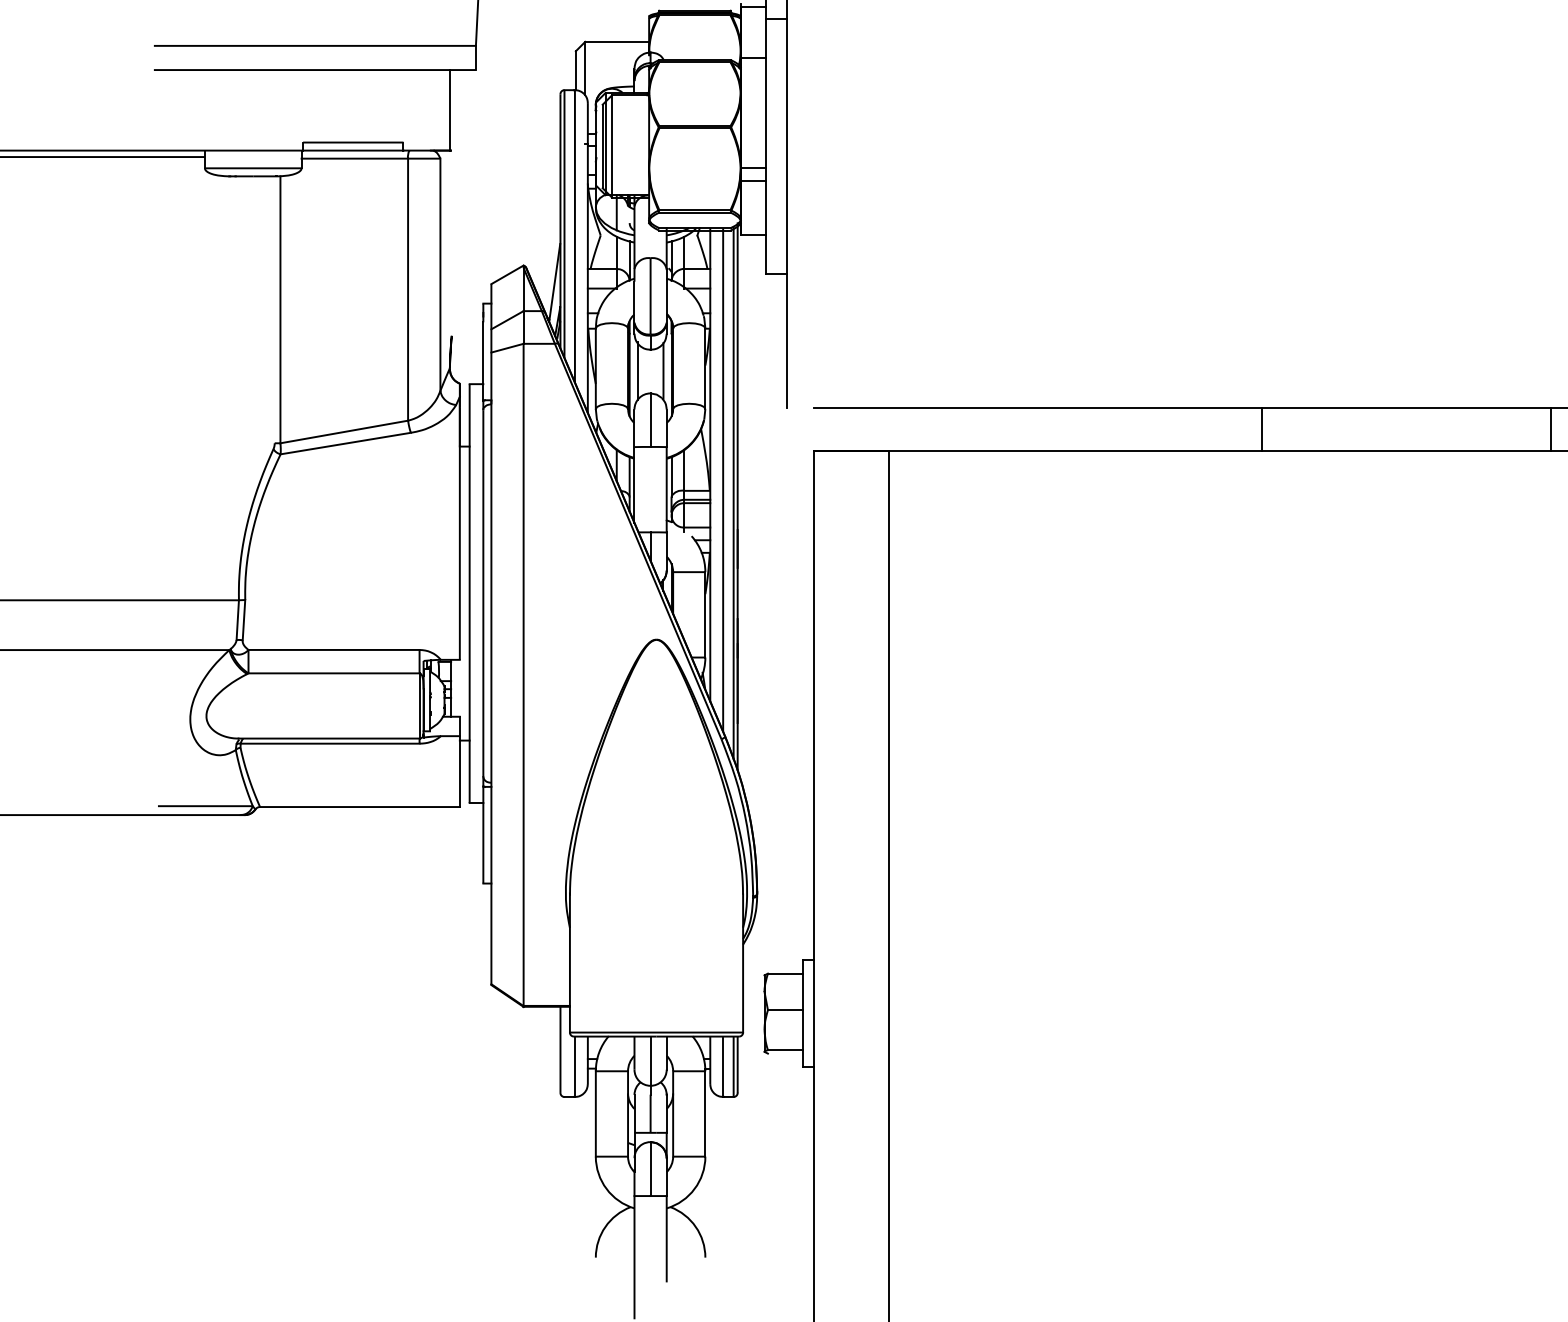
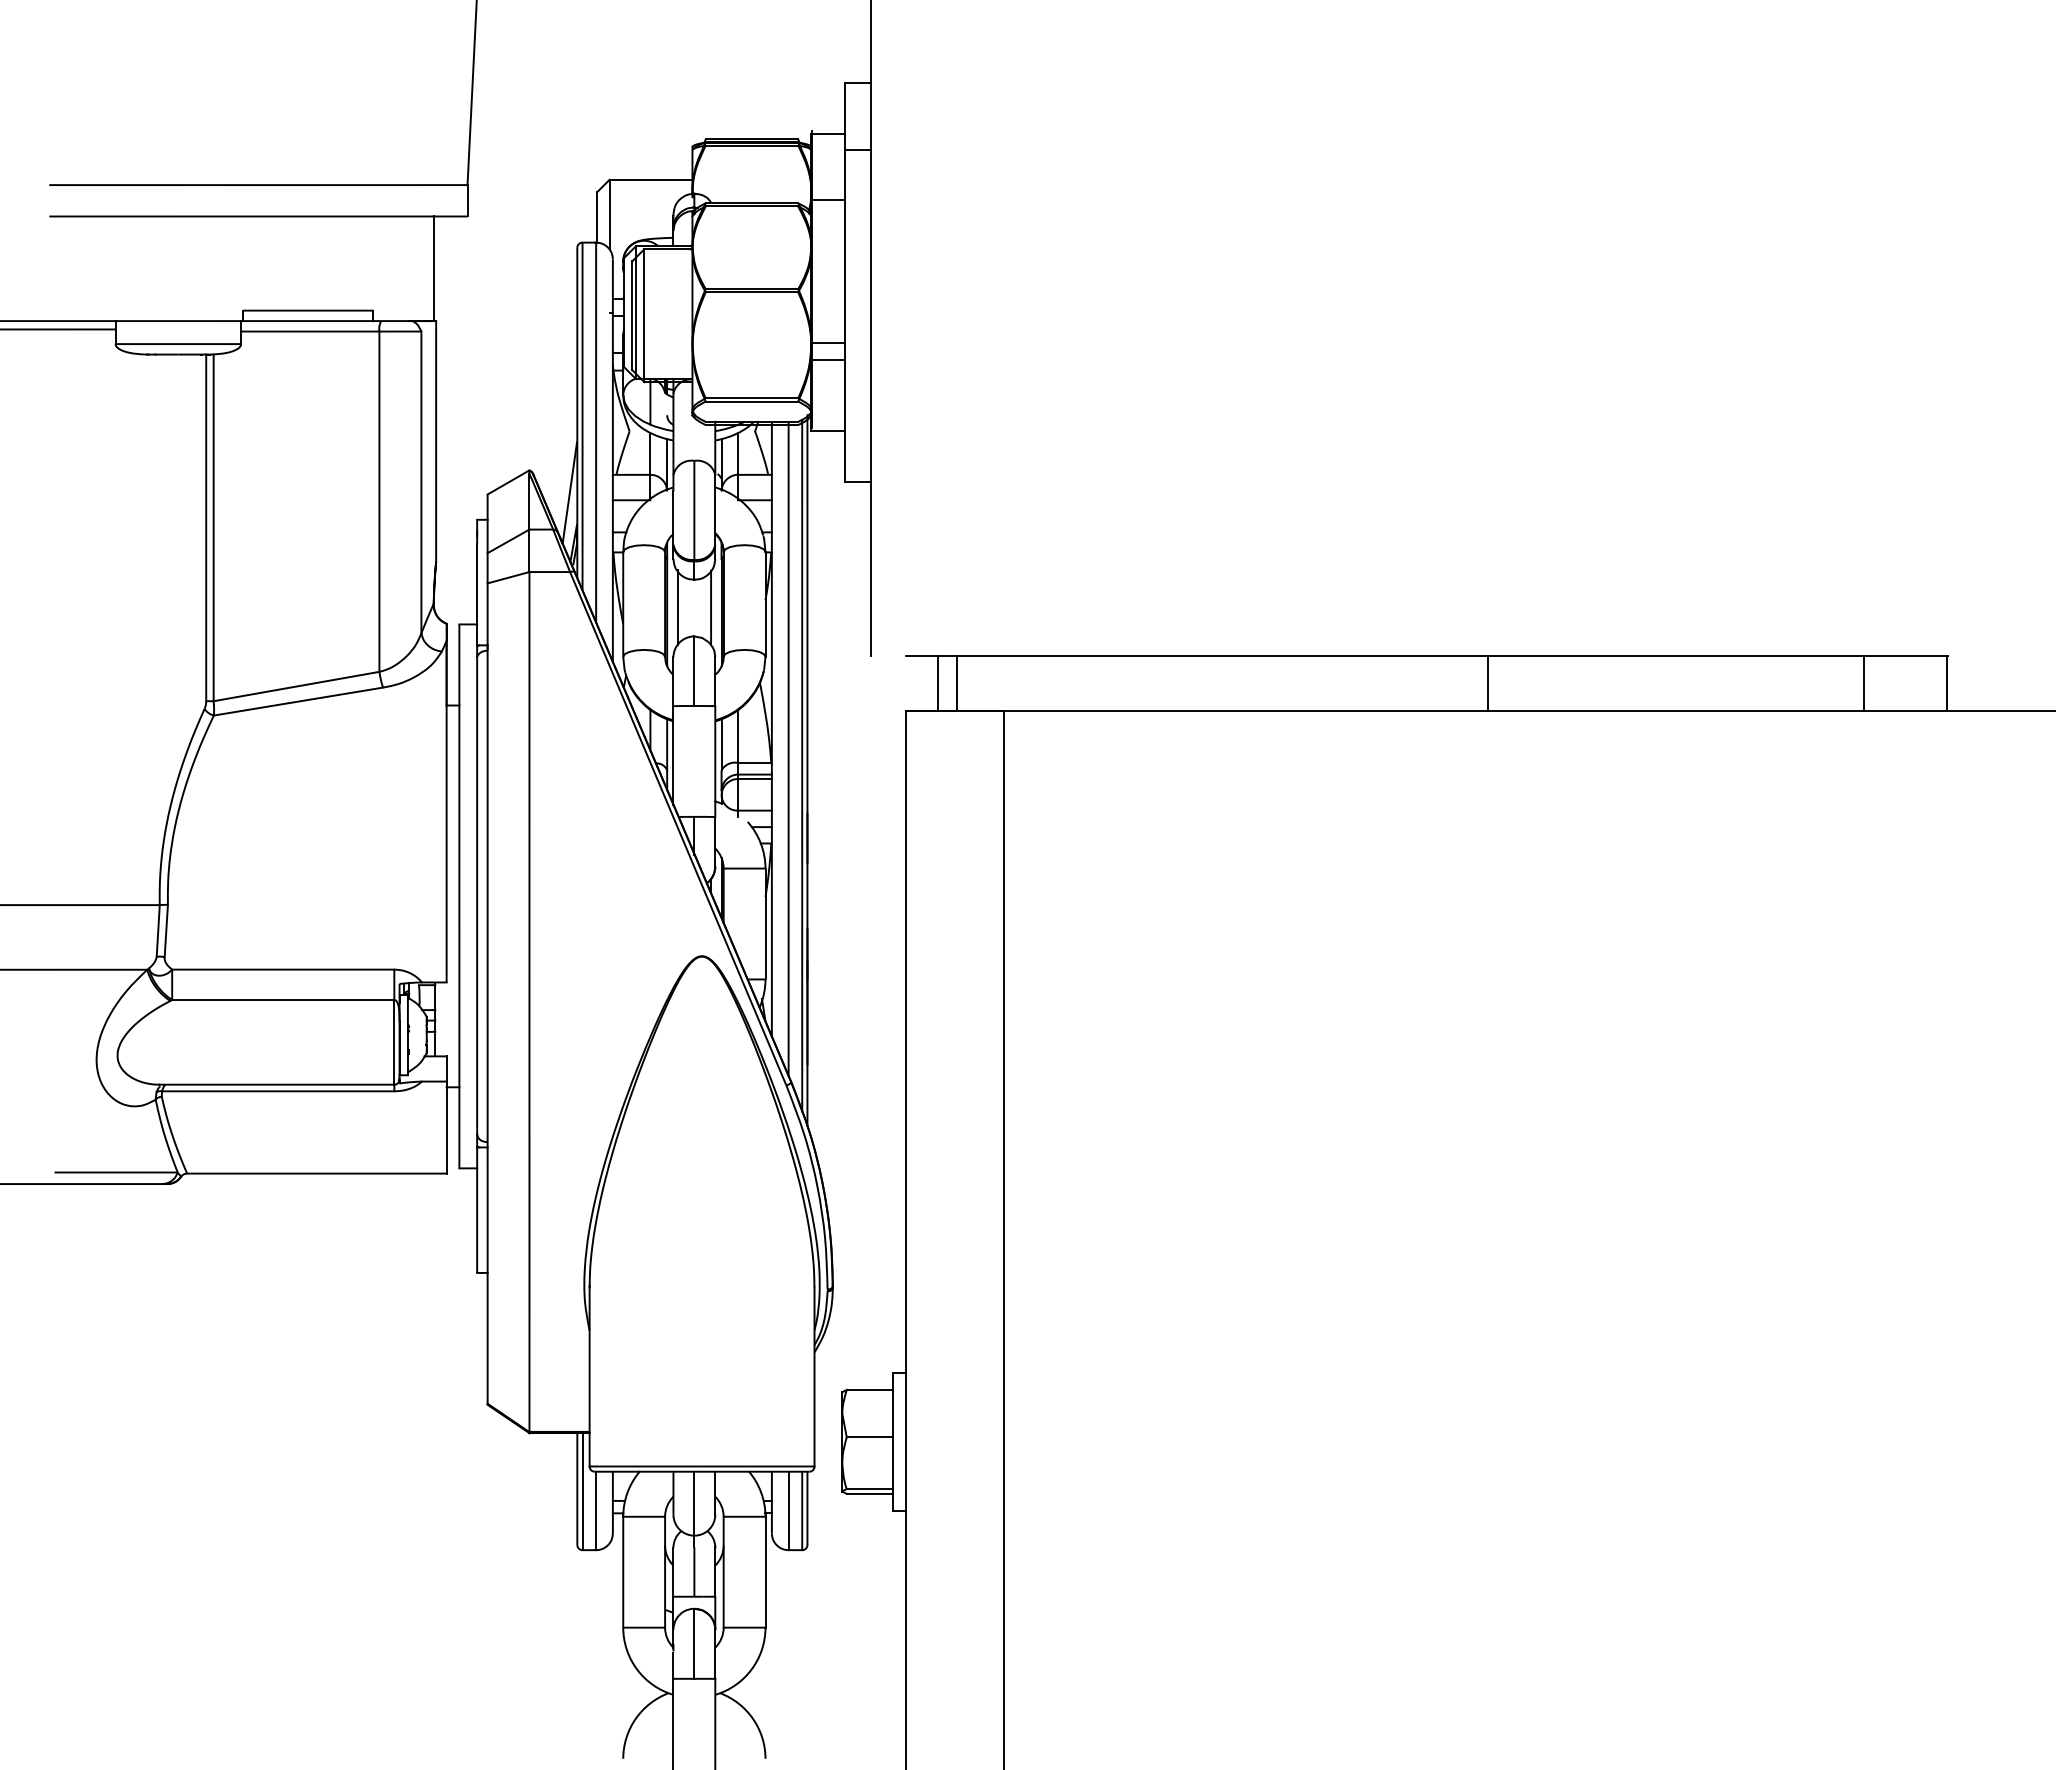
line: (452, 243) -> (436, 441), added
line: (274, 309) -> (206, 527), added
line: (837, 429) -> (937, 683), added
line: (852, 429) -> (956, 683), added
line: (564, 1051) -> (582, 1491), added
line: (785, 1053) -> (869, 1493), added

